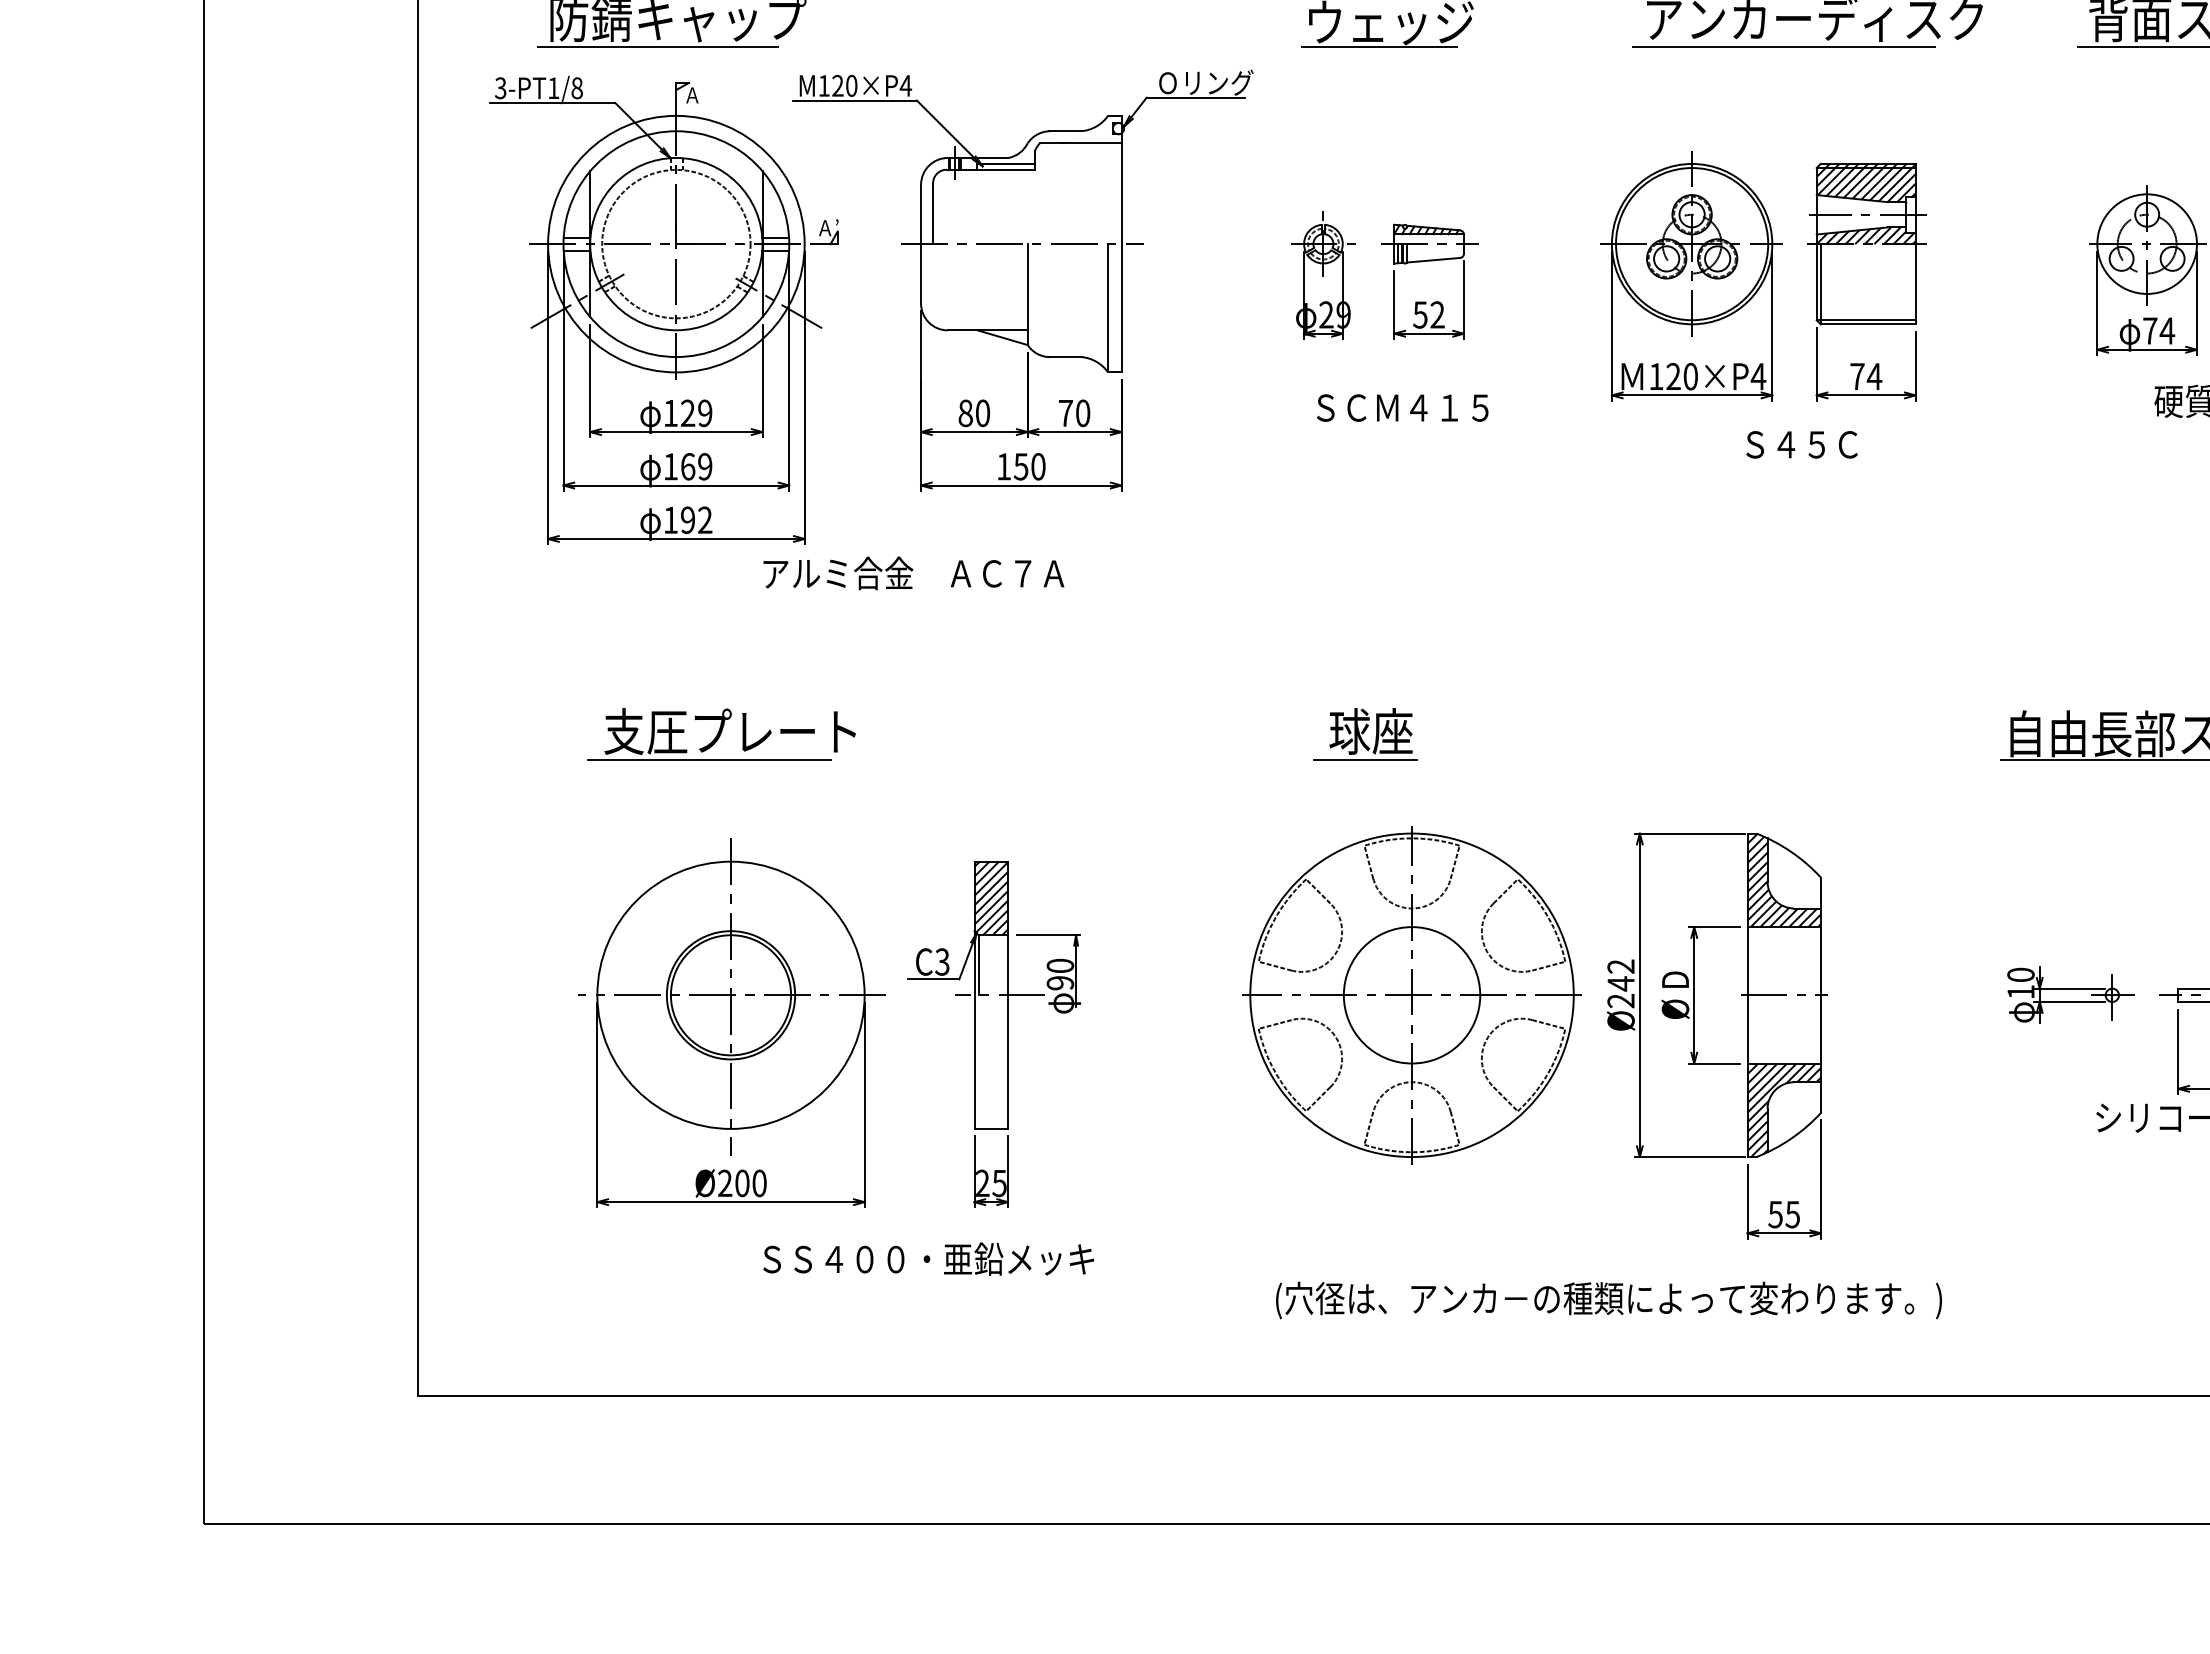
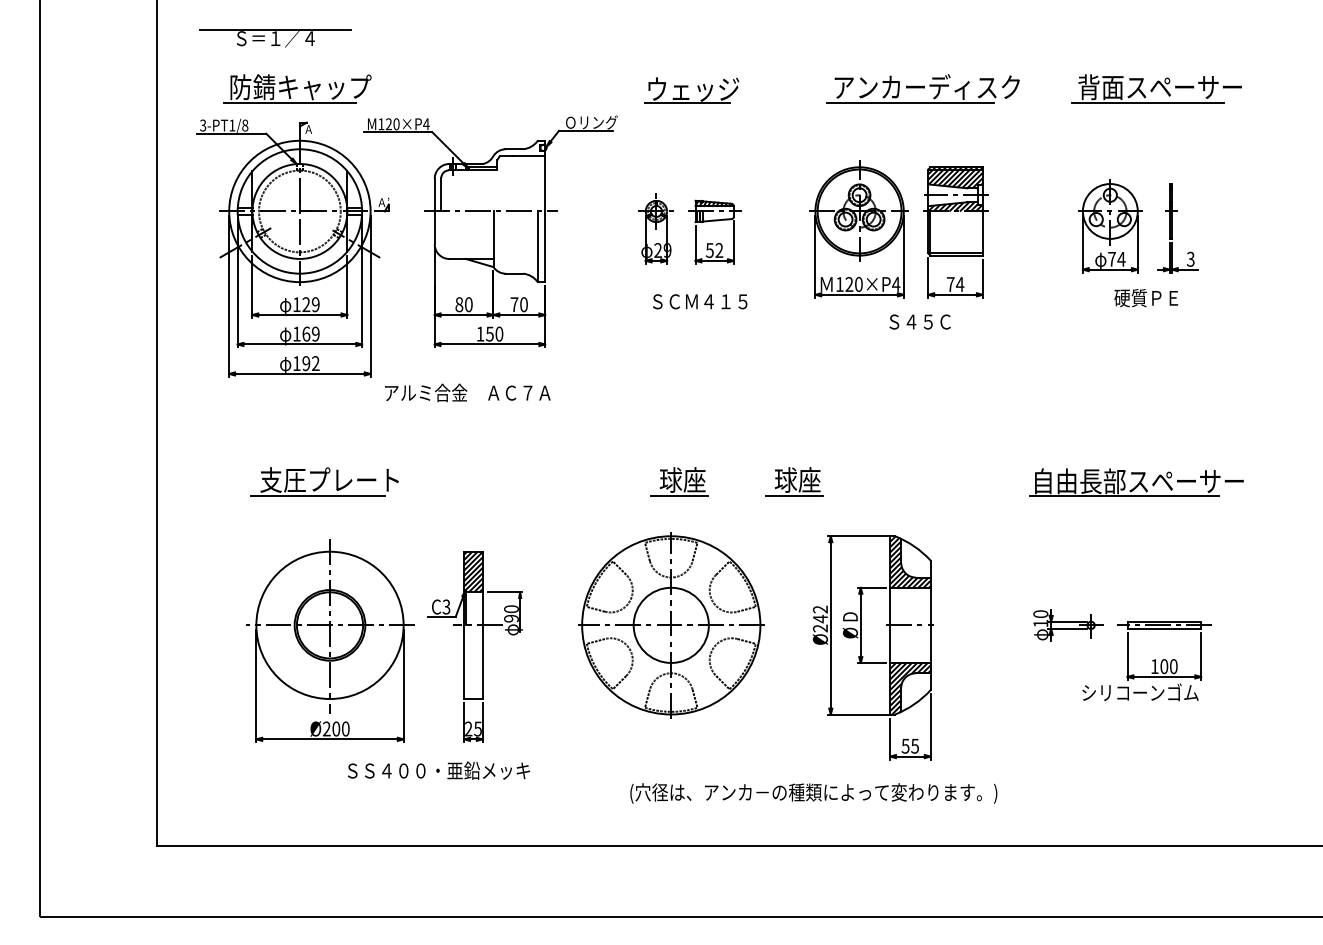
text: (913, 572) -> (467, 392), moved
part: (1573, 734) -> (794, 481), added
part: (1412, 995) -> (671, 625), moved

